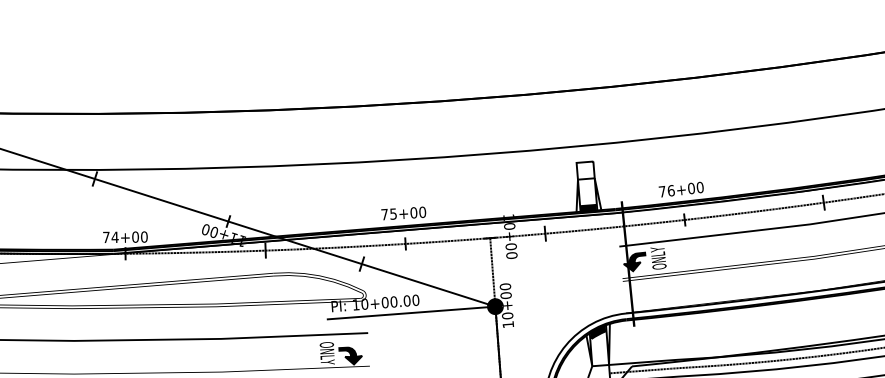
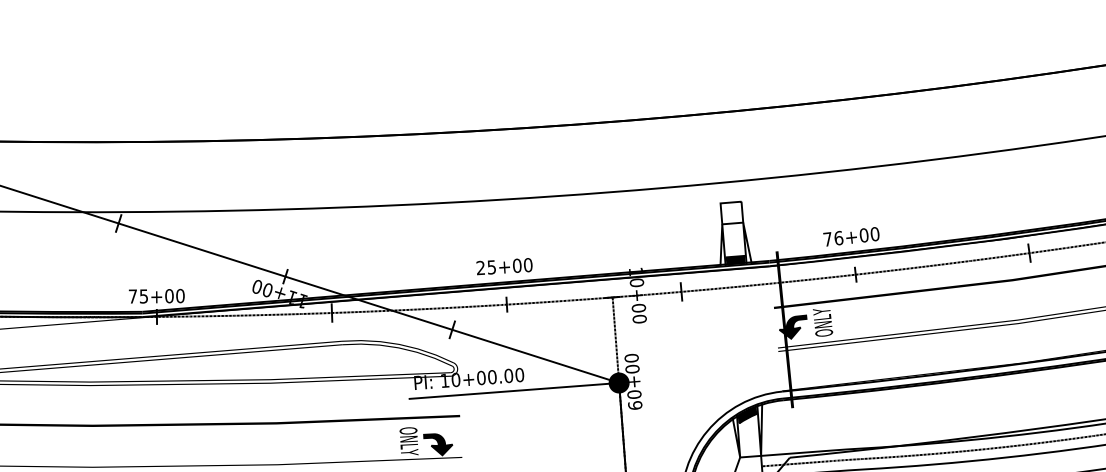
text: (384, 214) -> (480, 267), 75+00 -> 25+00
text: (114, 237) -> (143, 296), 74+00 -> 75+00
text: (508, 324) -> (635, 405), 10+00 -> 60+00

